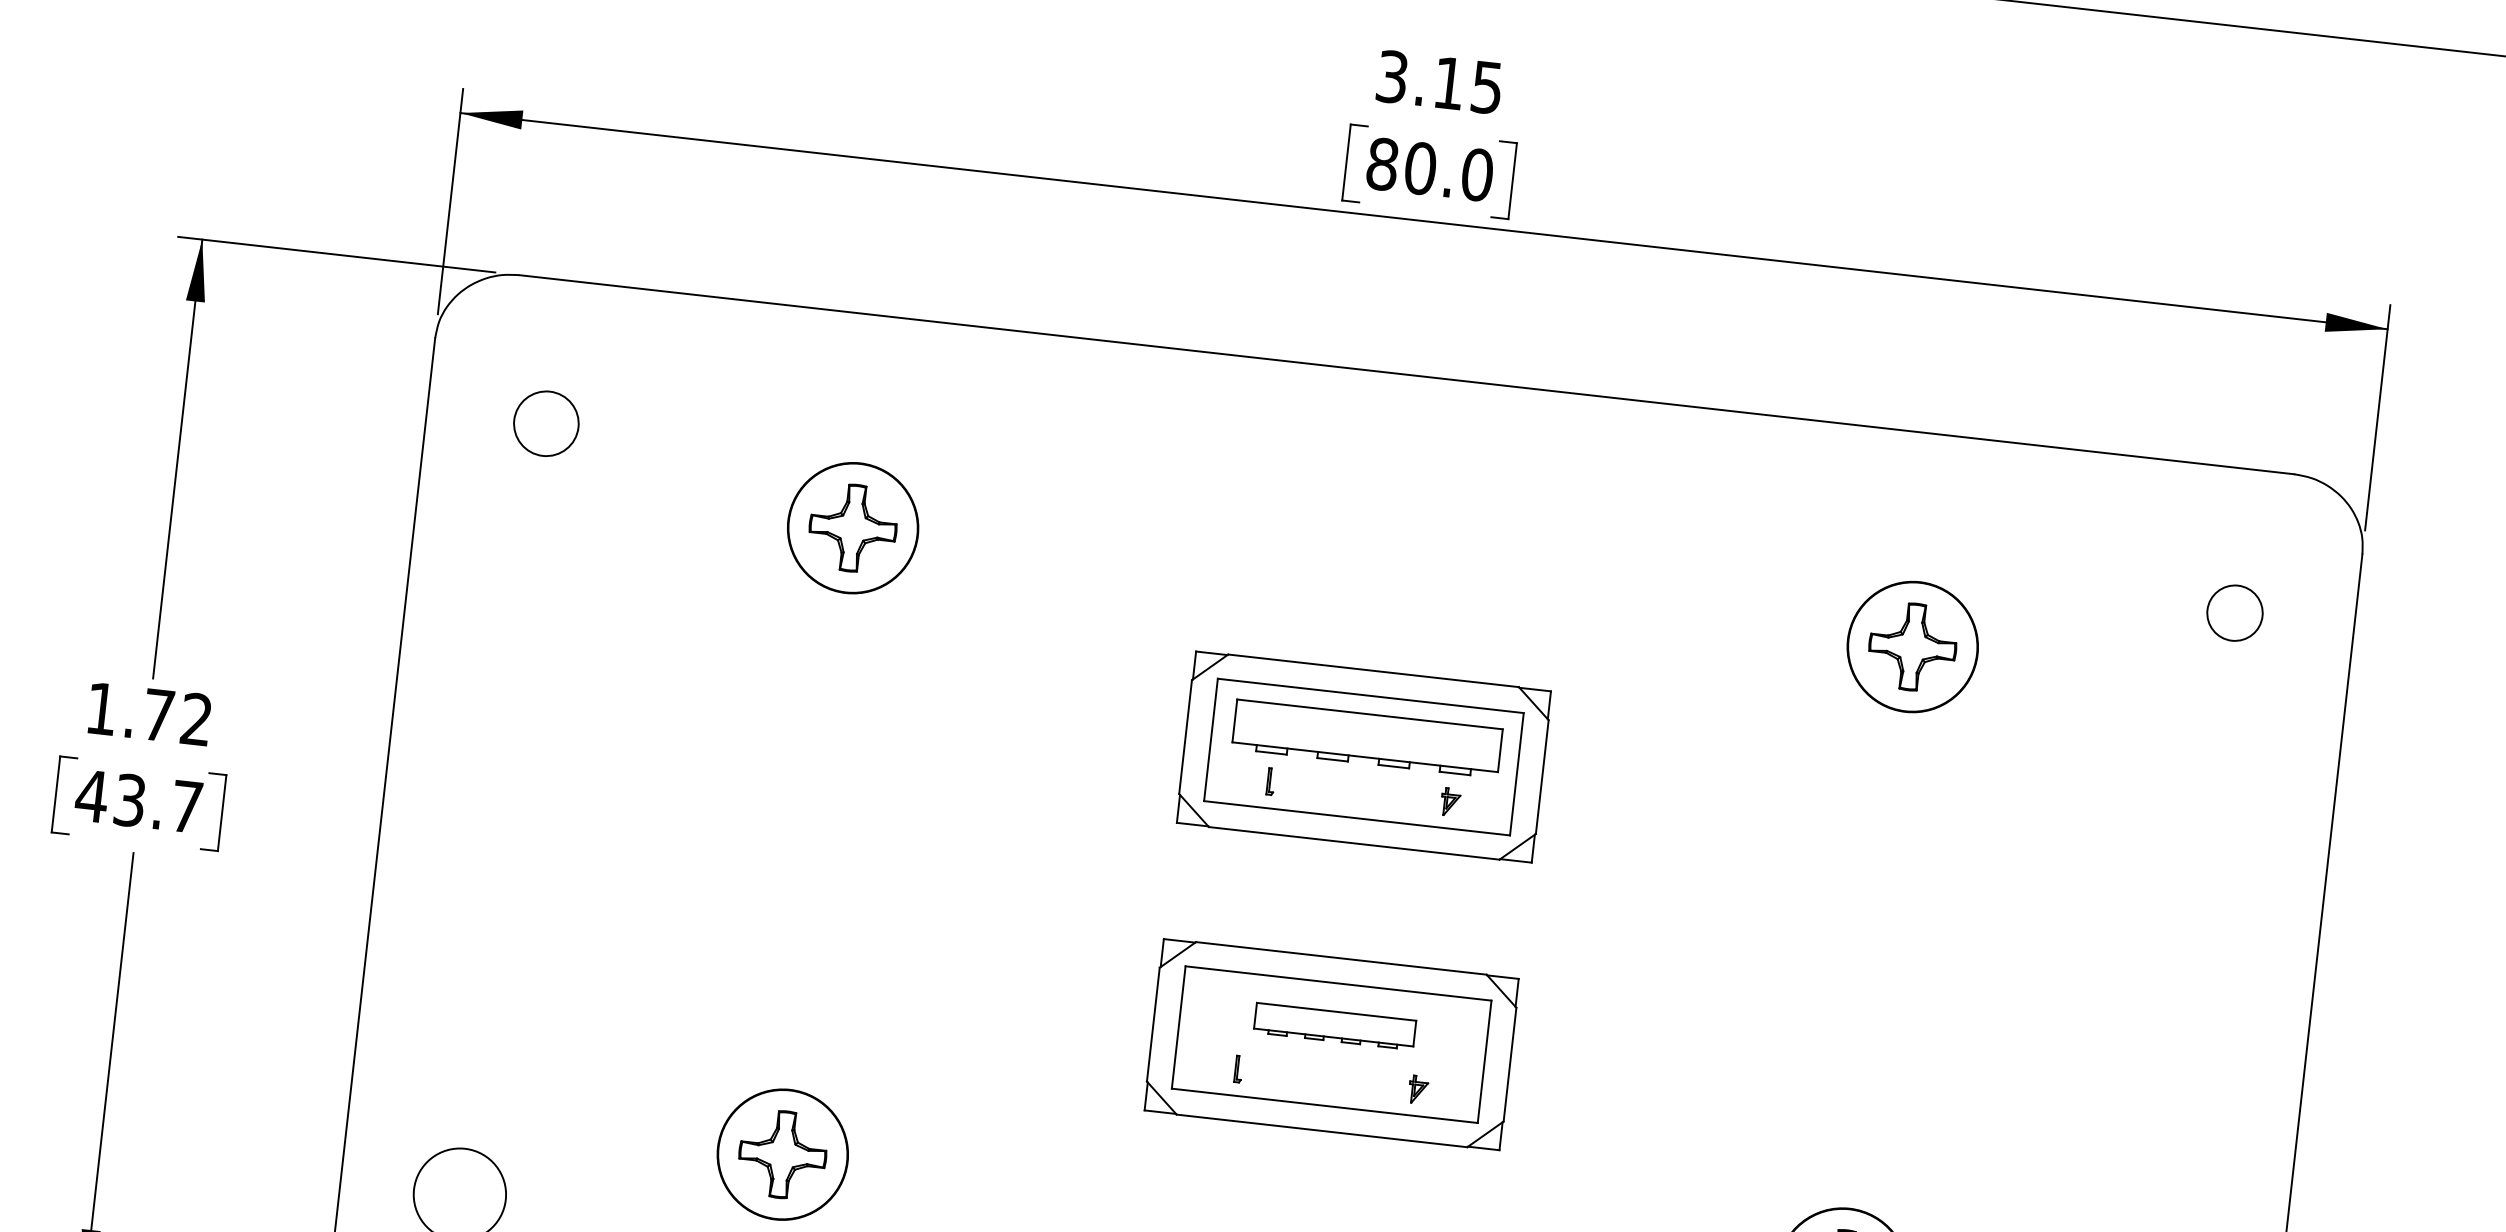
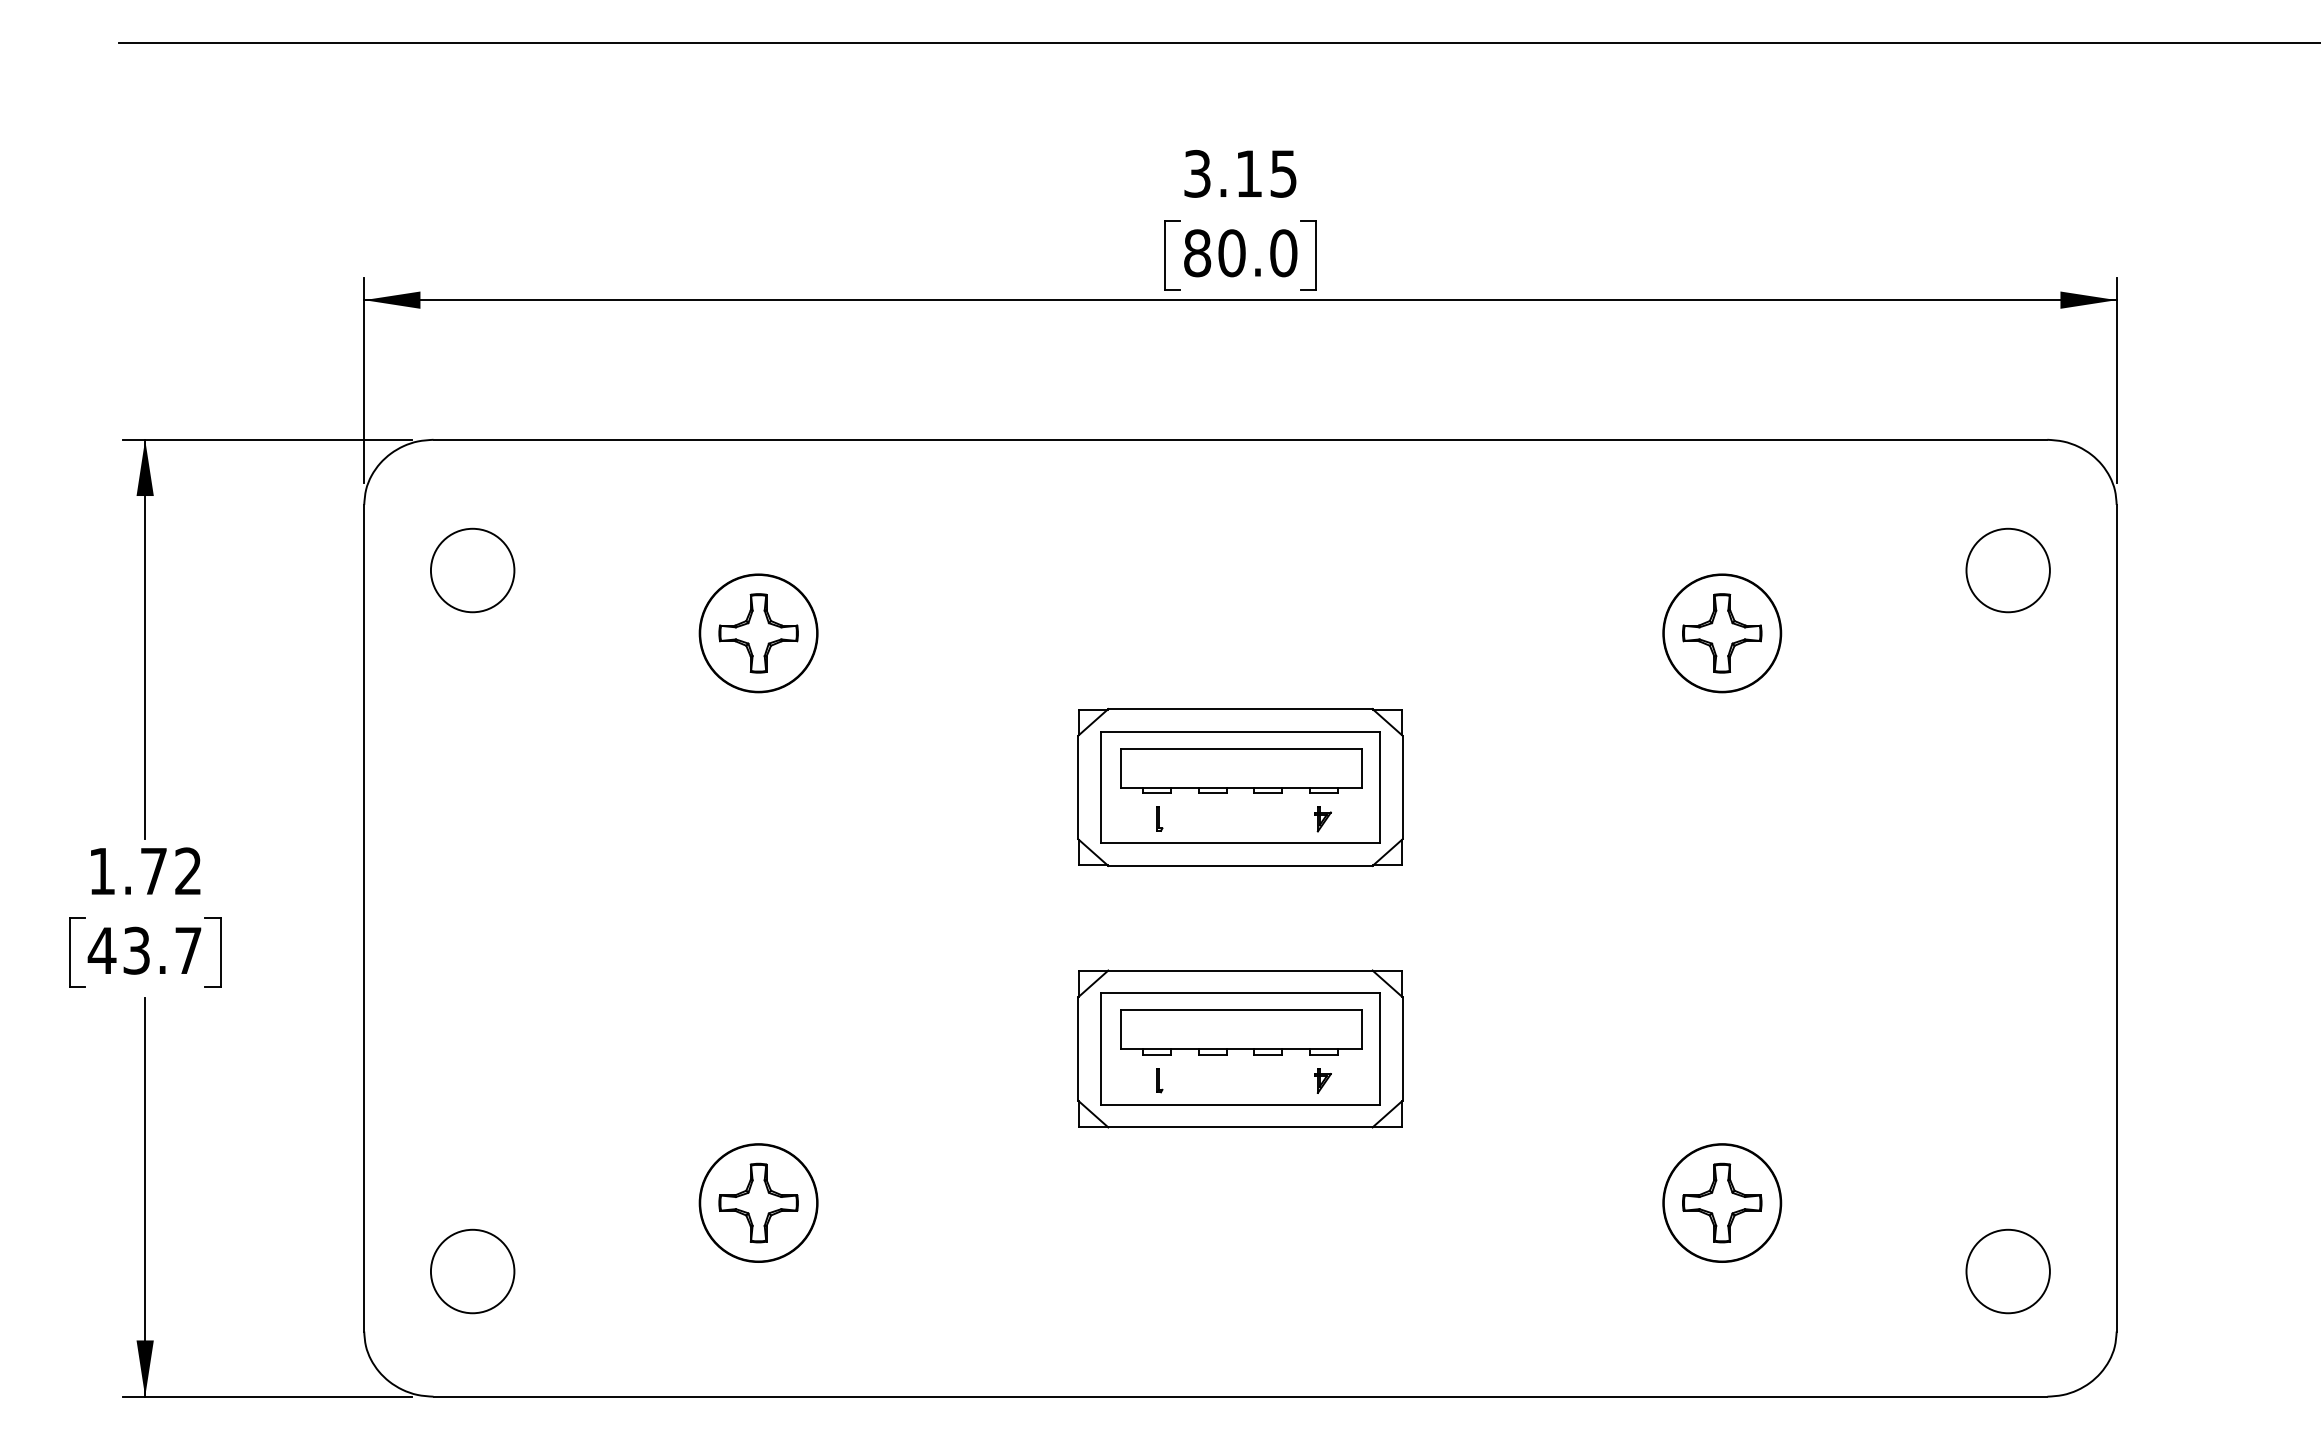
circle: (546, 423) -> (472, 570), size x1.43
circle: (2234, 613) -> (2007, 570), size x1.67
part: (1334, 1026) -> (1241, 1032), size x1.67

